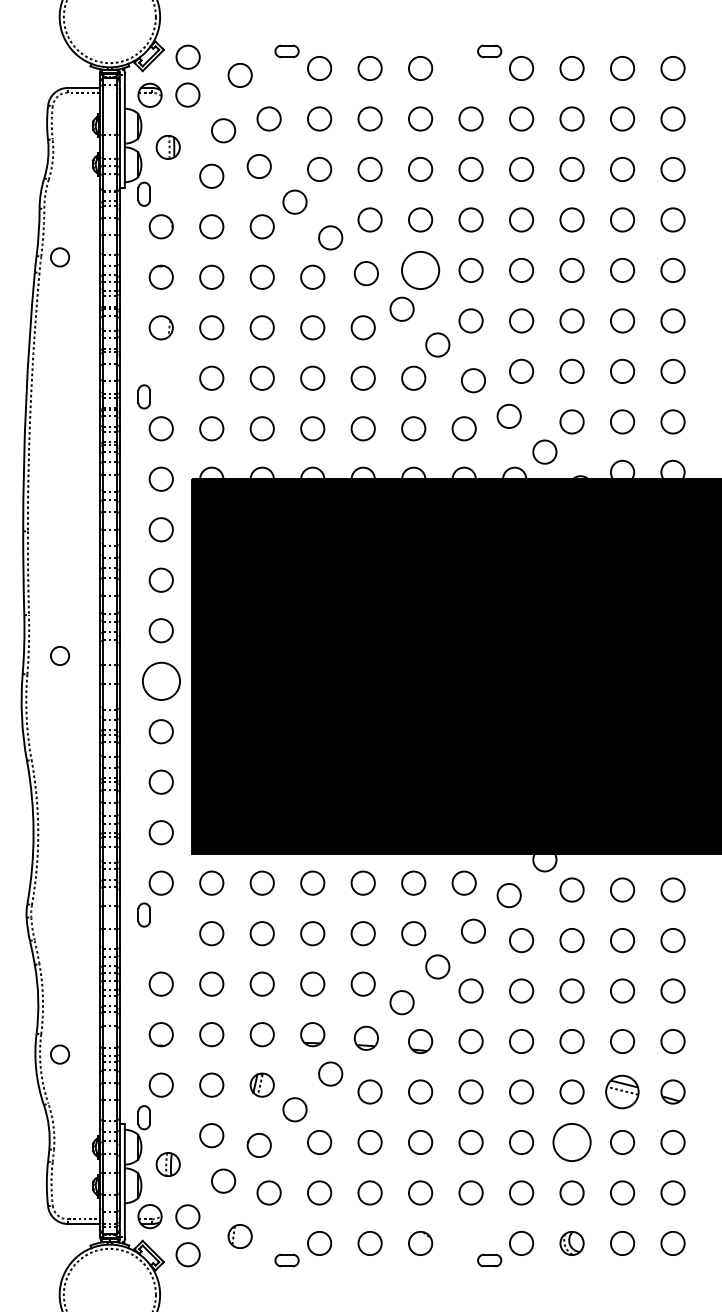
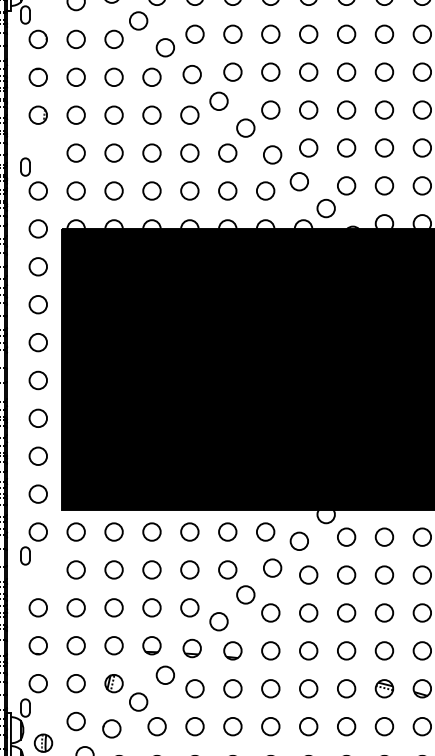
circle: (420, 270) -> (232, 72), size x0.62
circle: (160, 680) -> (37, 379), size x0.62
part: (622, 1091) -> (384, 688), size x0.71
circle: (571, 1142) -> (346, 726), size x0.62

